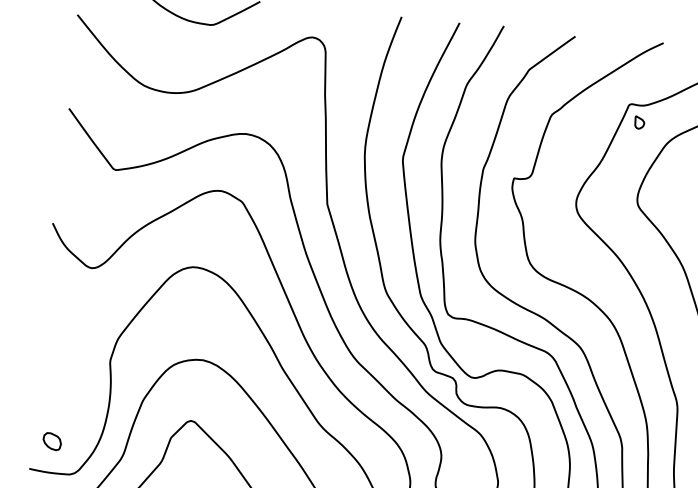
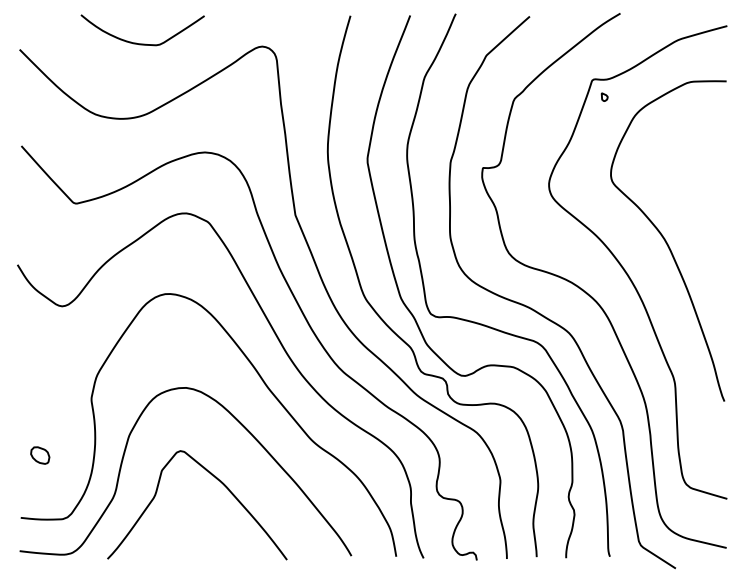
part: (639, 121) -> (604, 96), size x0.62
part: (52, 441) -> (40, 455), moved

